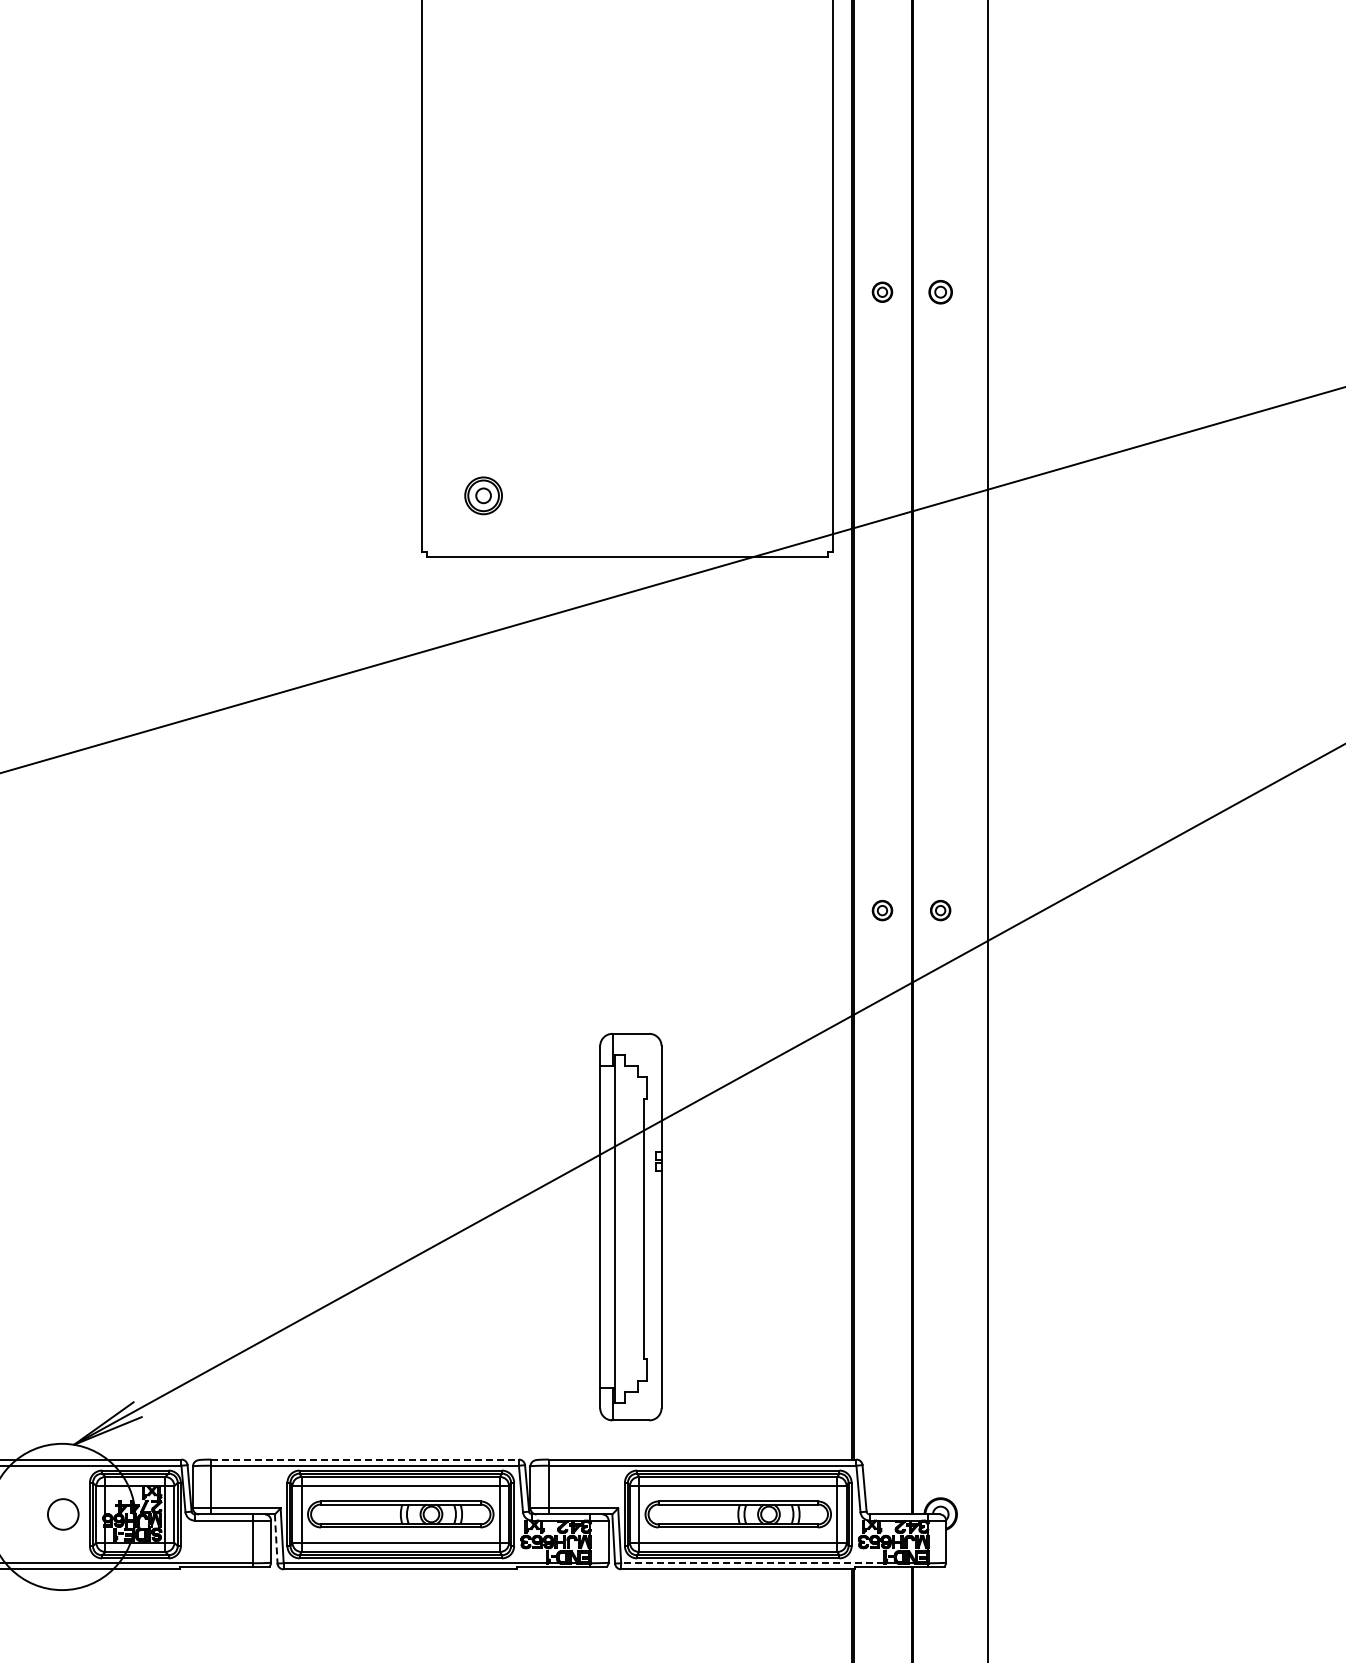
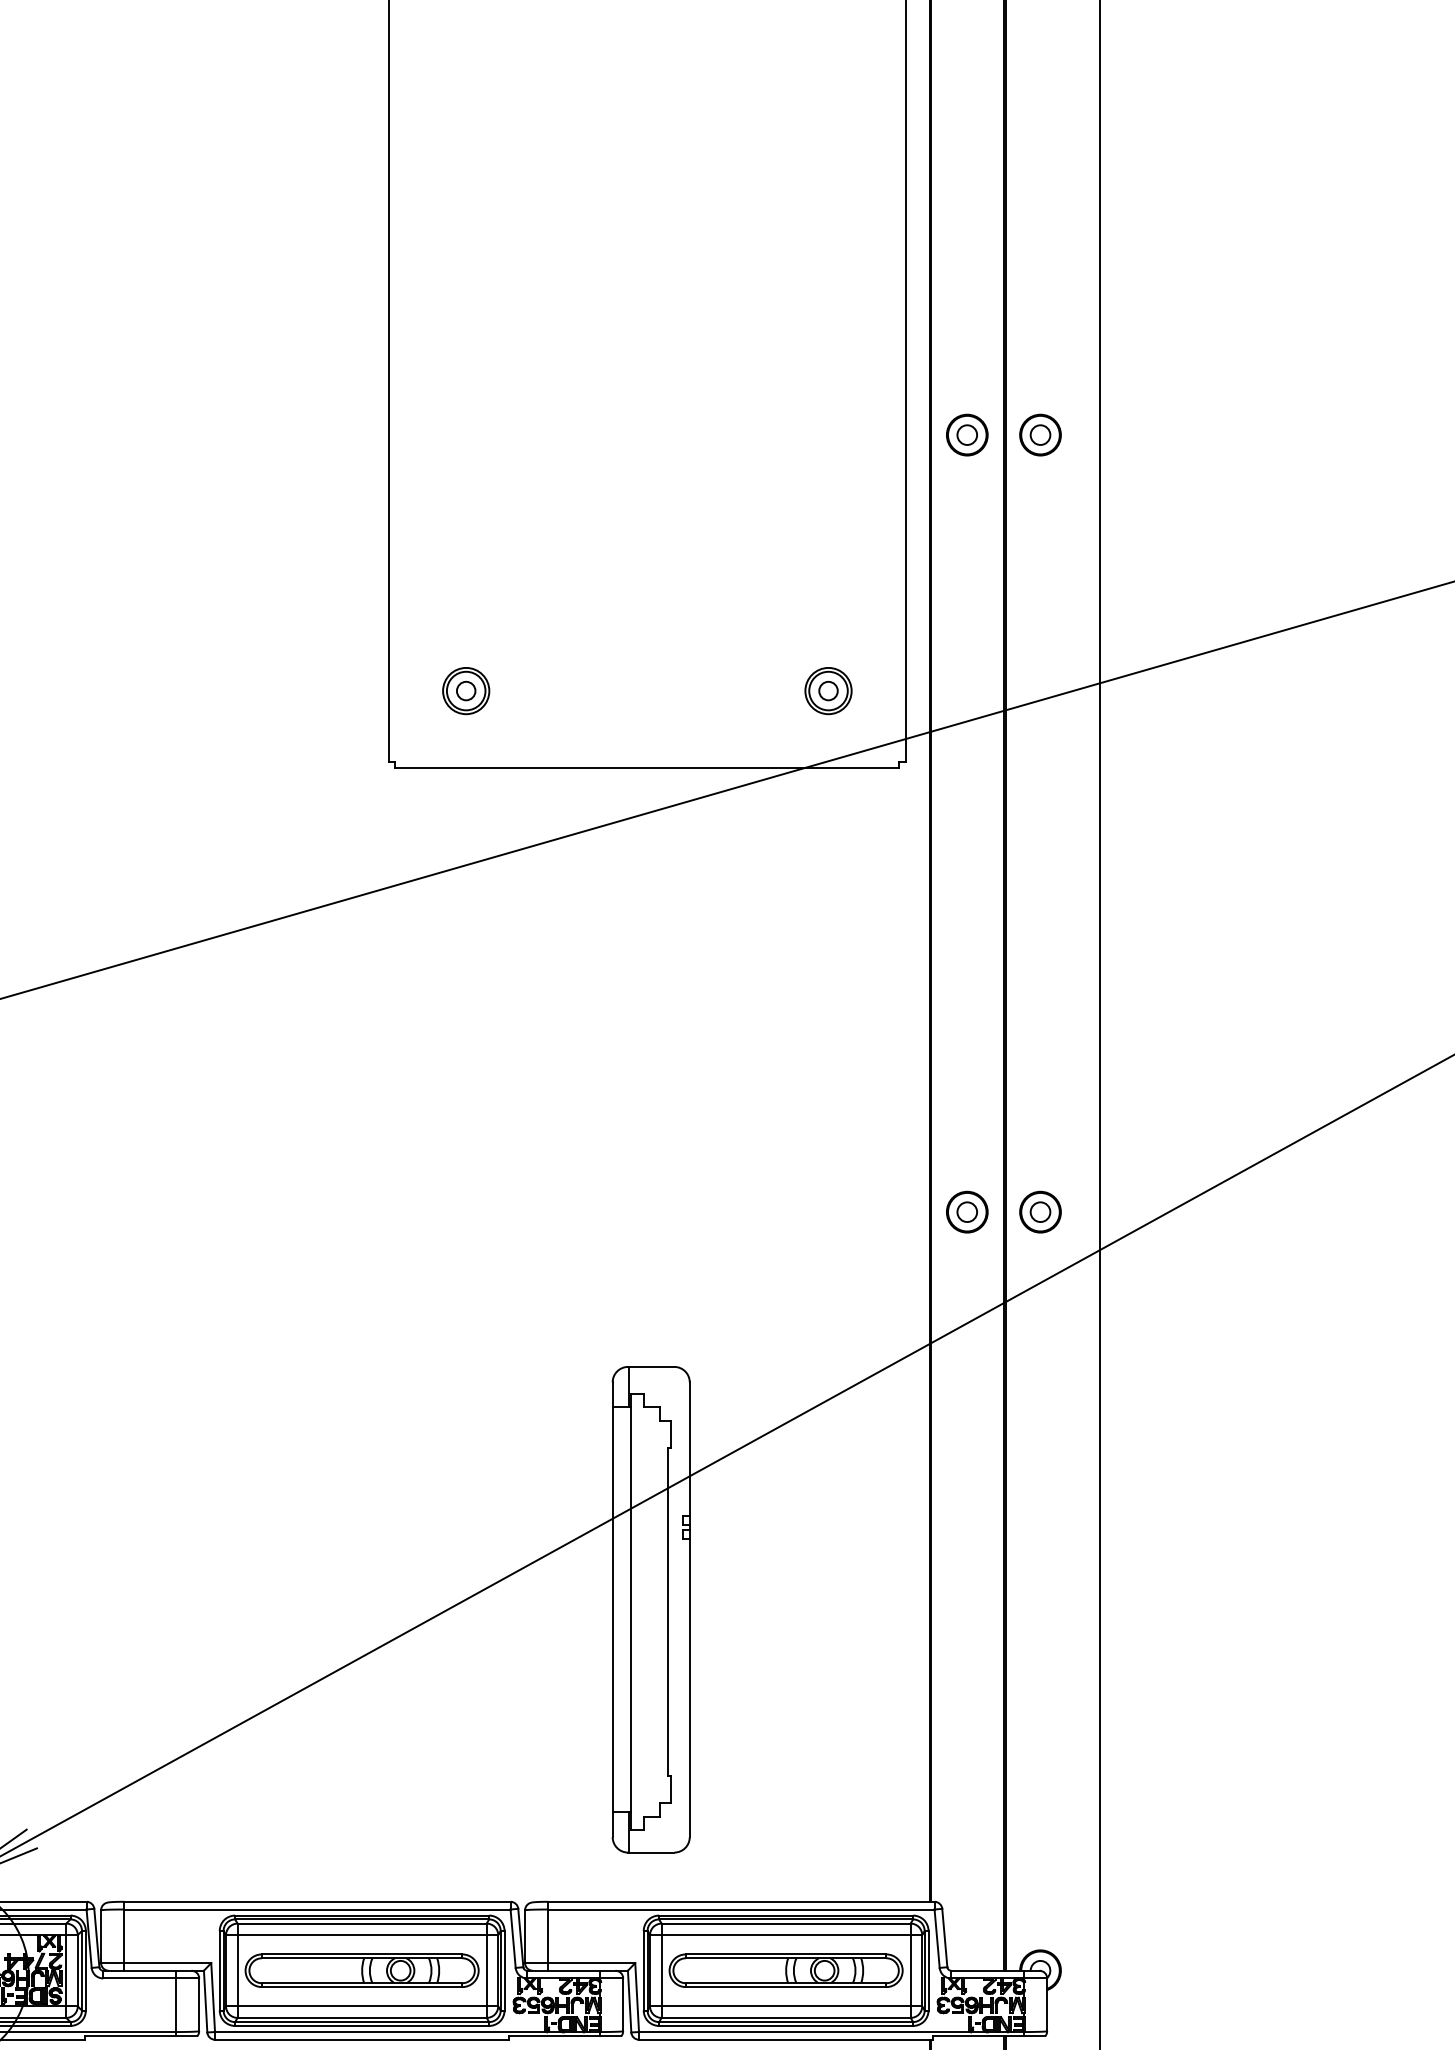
part: (882, 292) -> (967, 435), size x1.67
part: (940, 292) -> (1040, 435), size x1.43
part: (771, 495) -> (827, 690), added
part: (882, 910) -> (967, 1211), size x1.67
part: (940, 910) -> (1040, 1211), size x1.67
line: (365, 1459) -> (317, 1901), dashed -> solid
line: (276, 1539) -> (205, 2002), dashed -> solid
line: (752, 1563) -> (803, 2032), dashed -> solid

